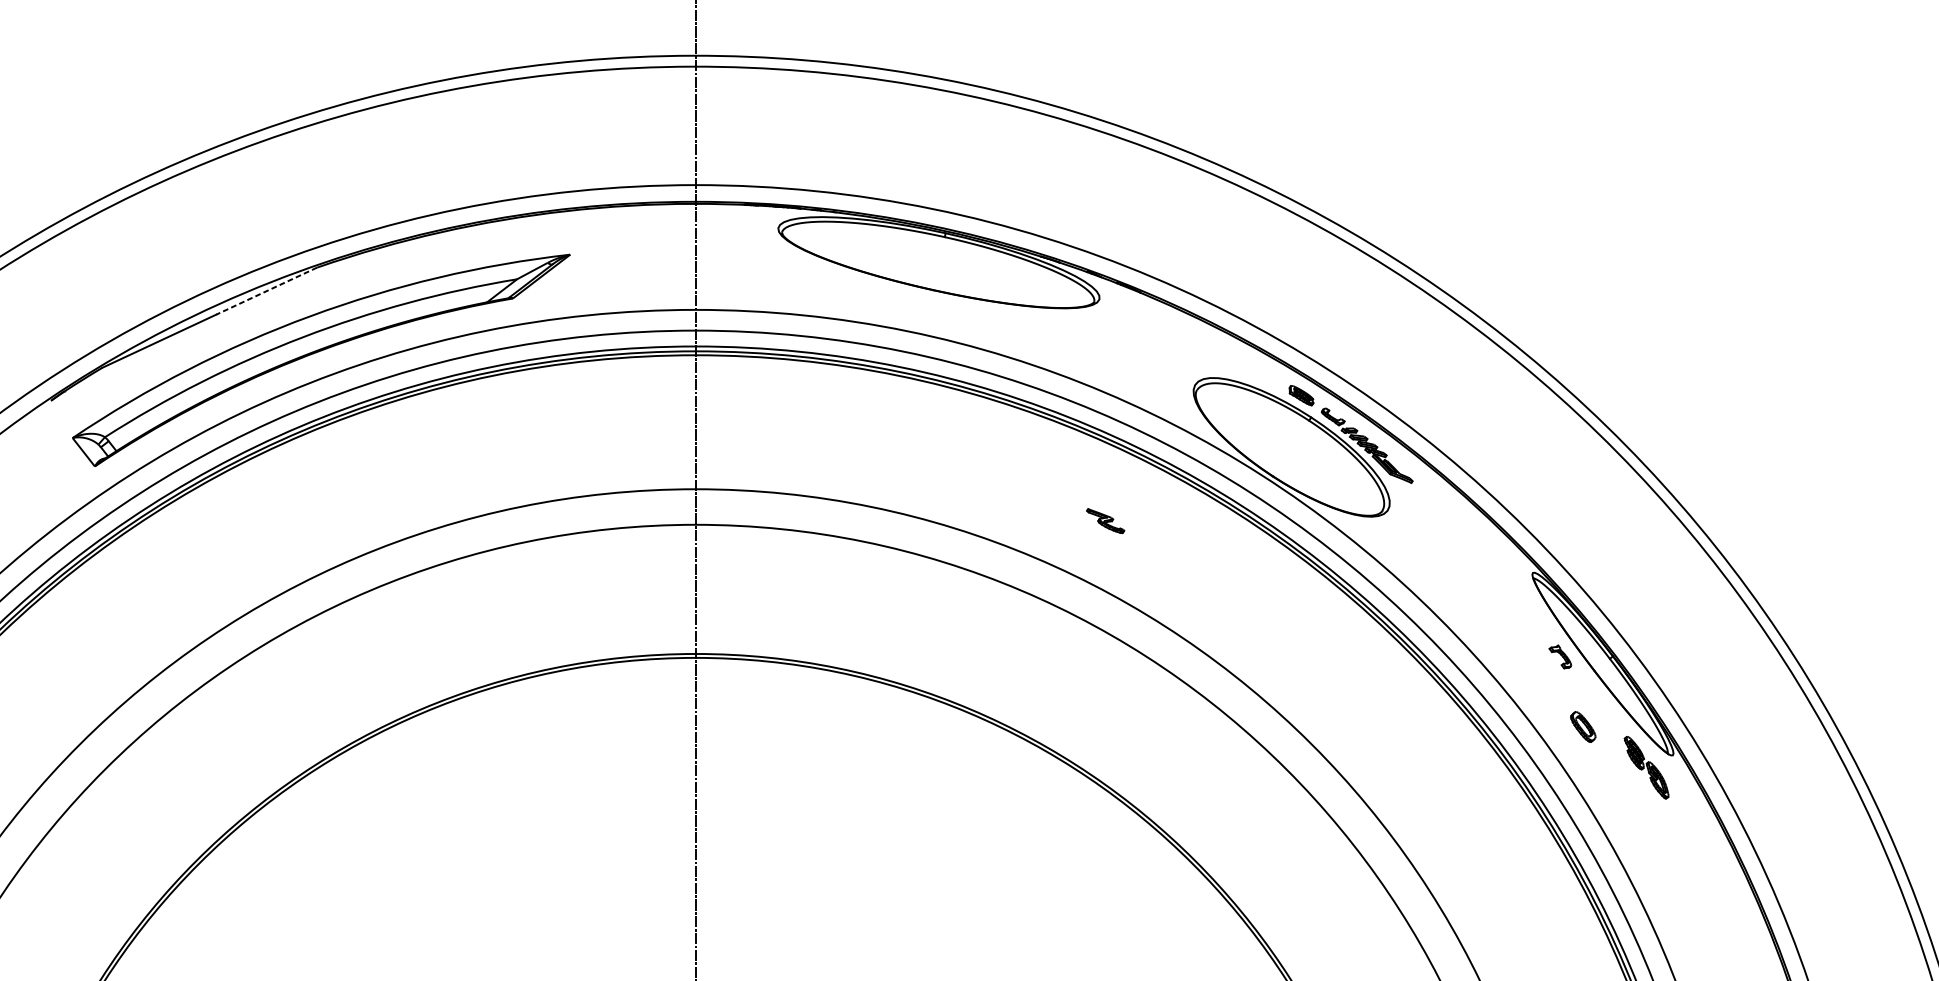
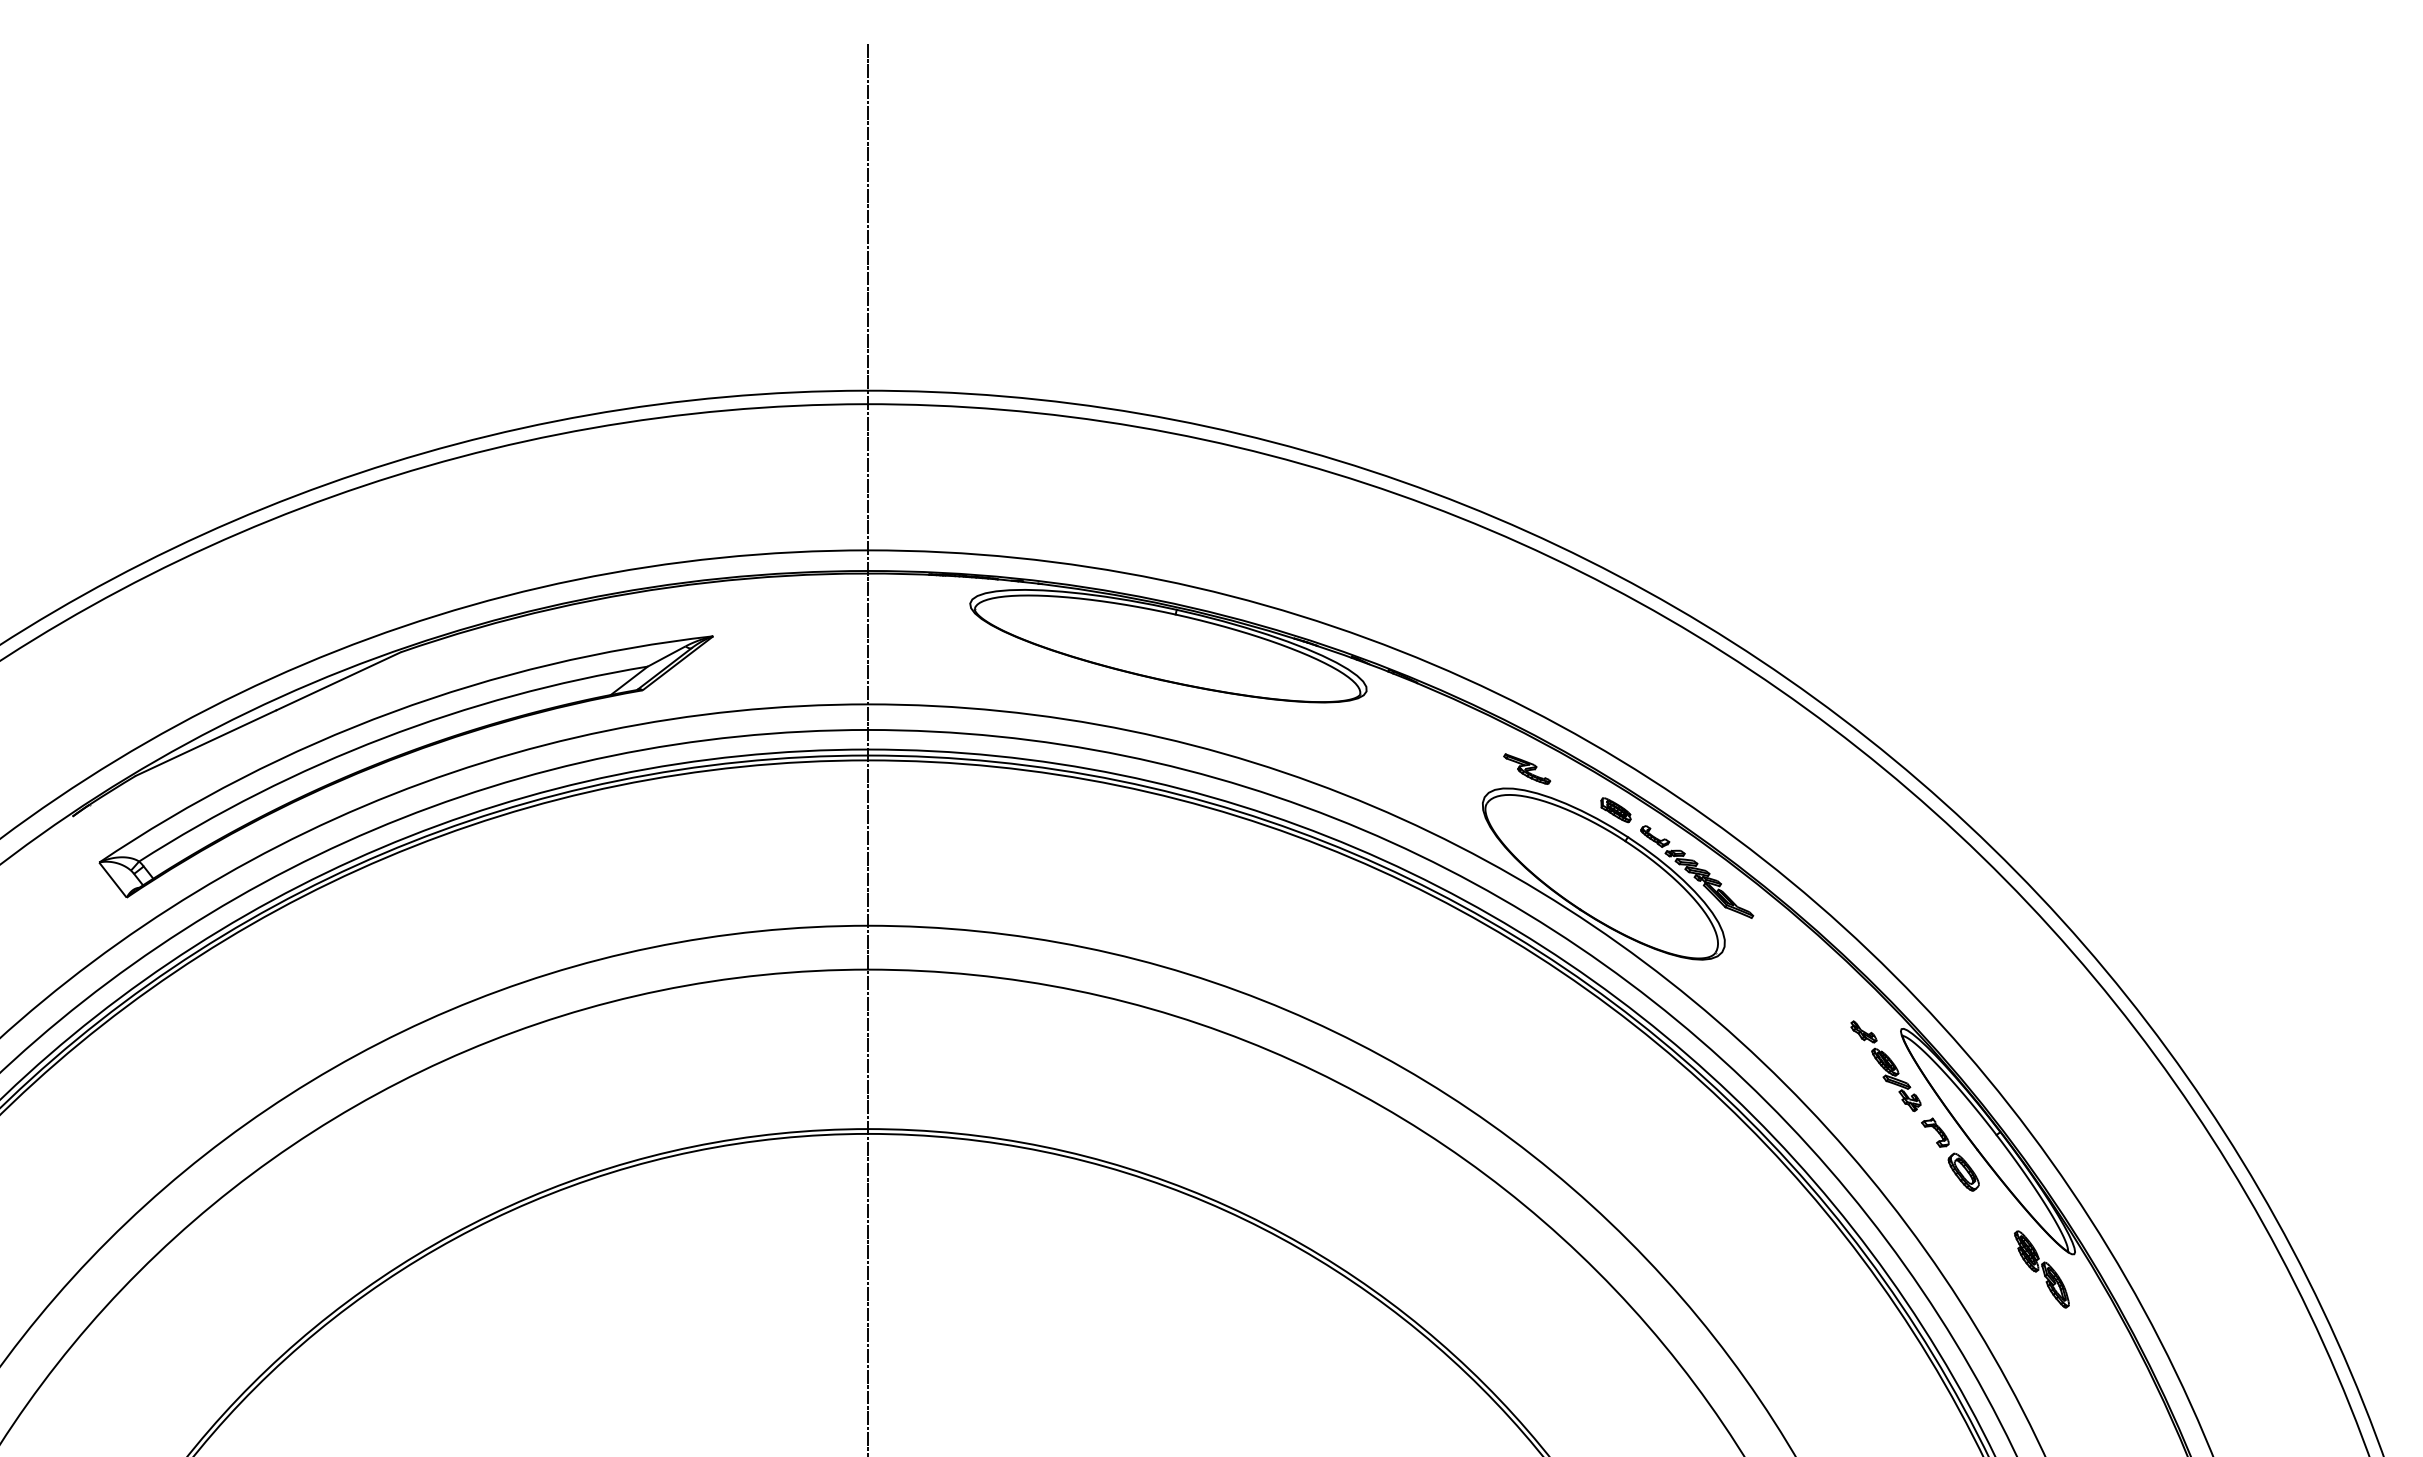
line: (266, 291) -> (338, 681), dashed -> solid
part: (1105, 520) -> (1527, 768), moved
part: (1519, 603) -> (1885, 1066), added
part: (1583, 726) -> (1963, 1171), moved

